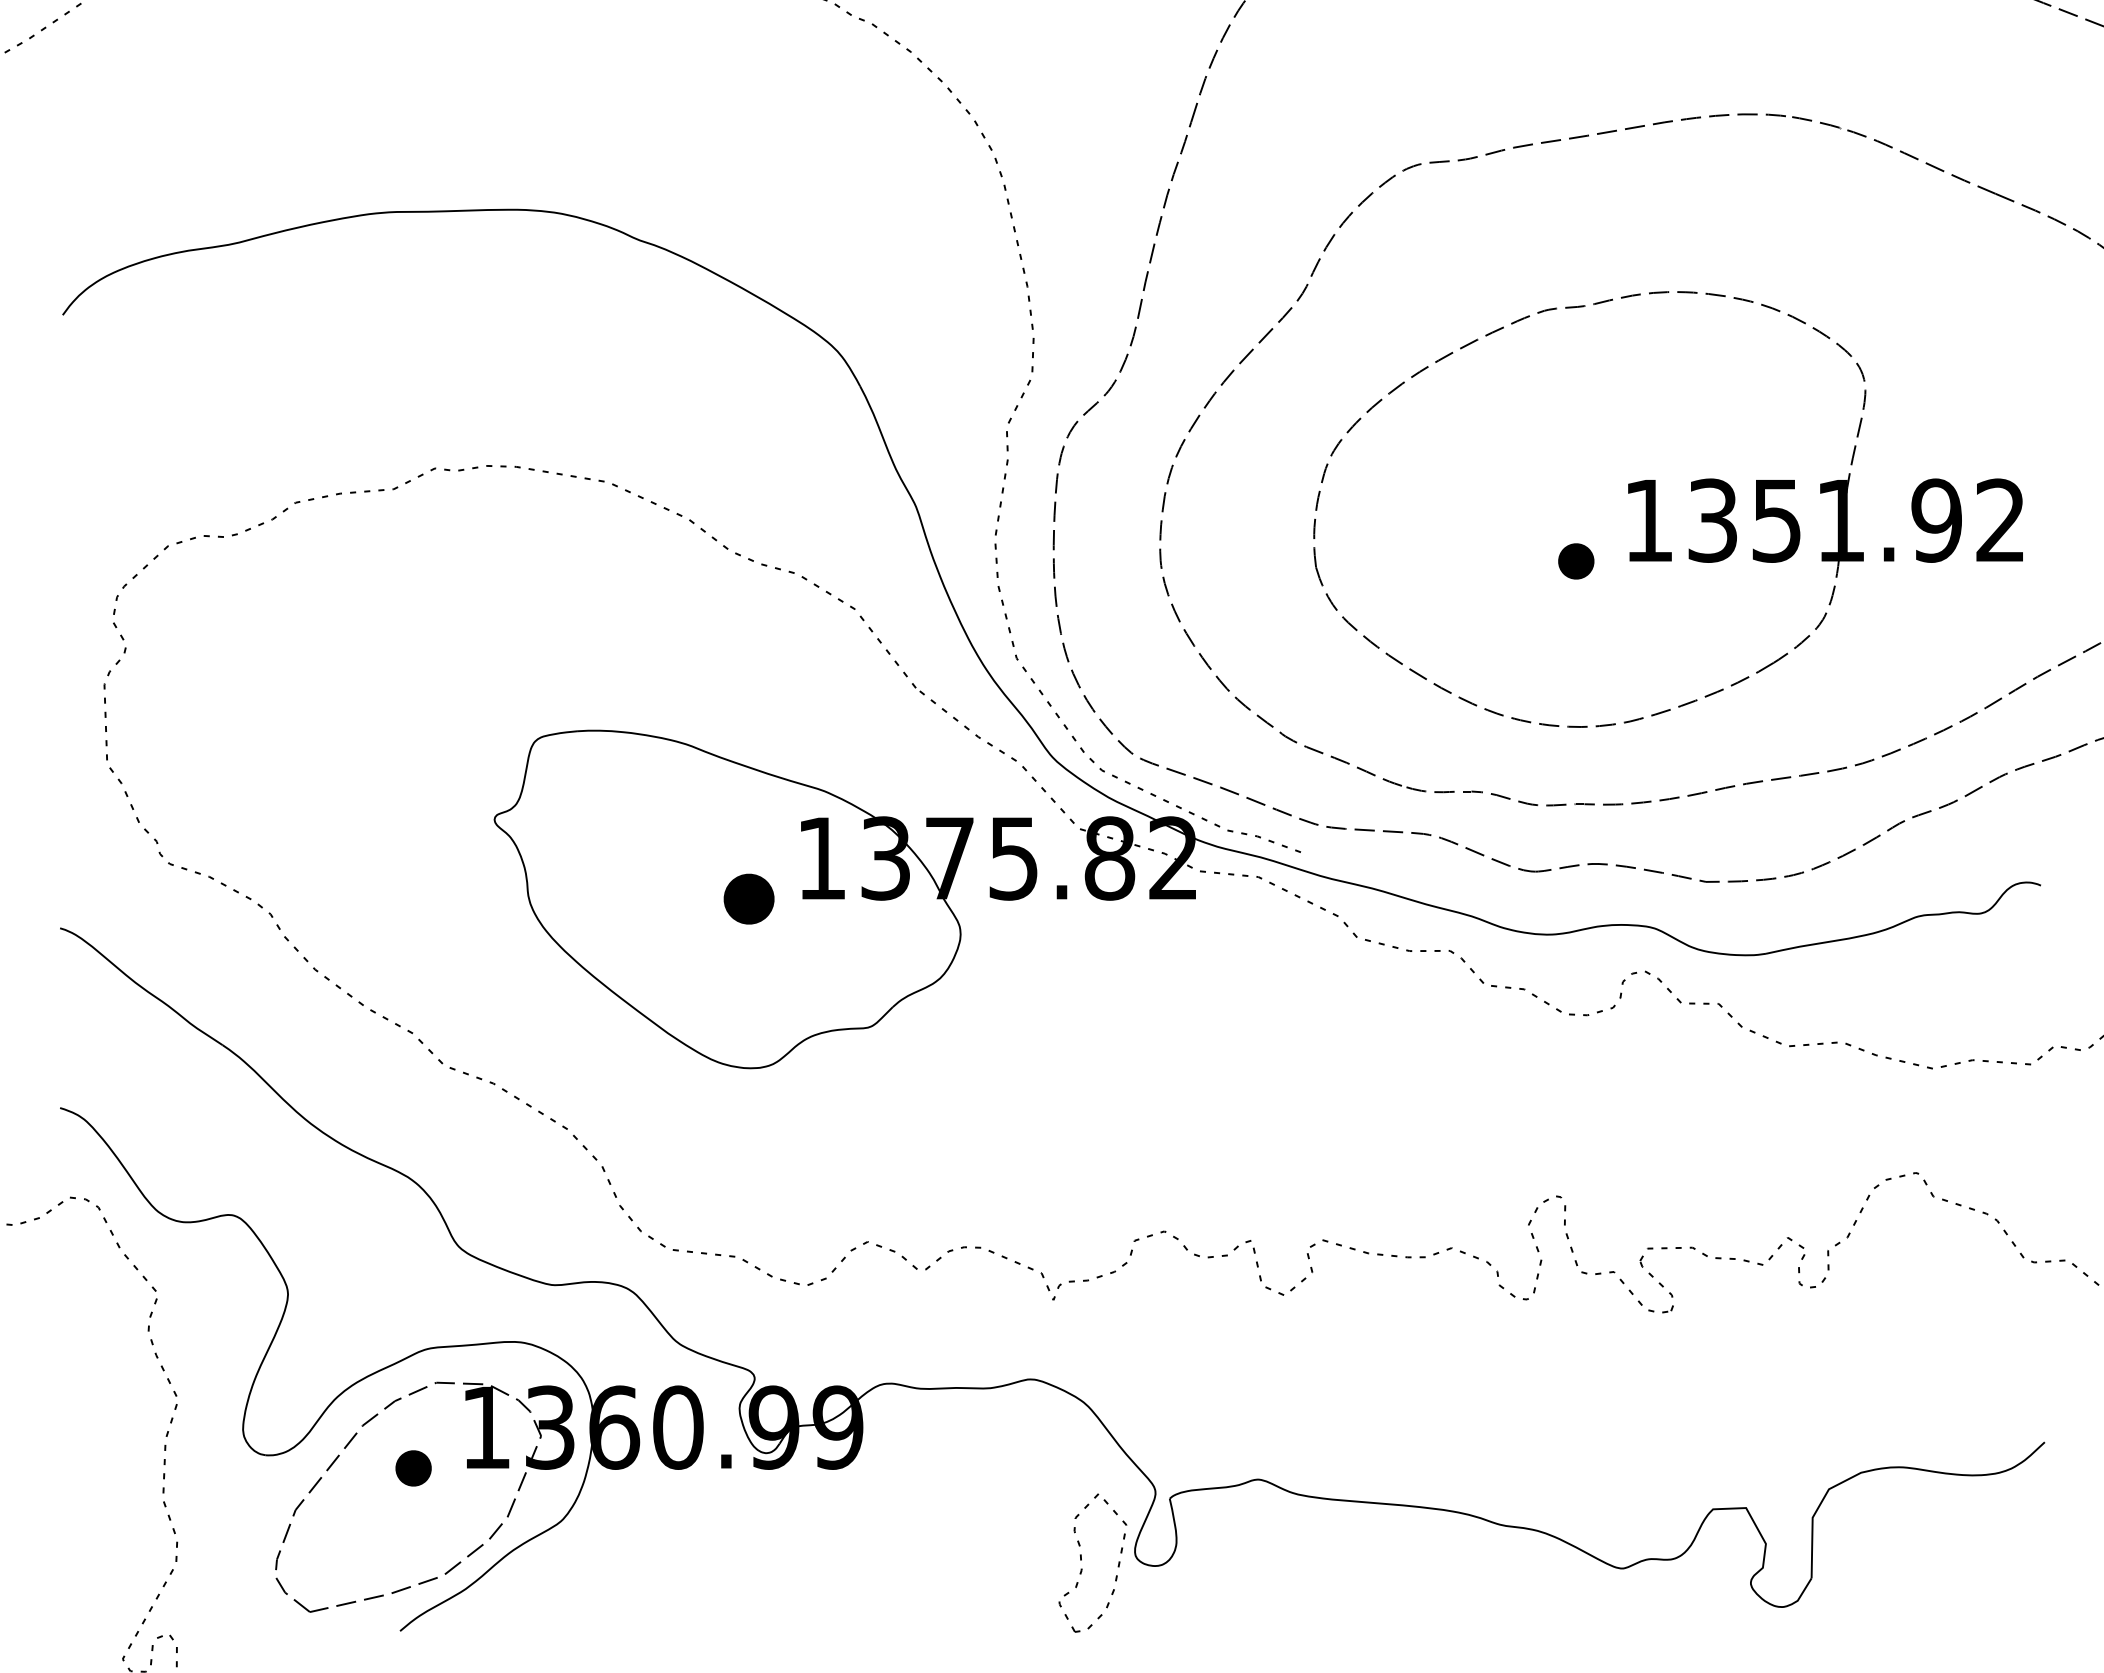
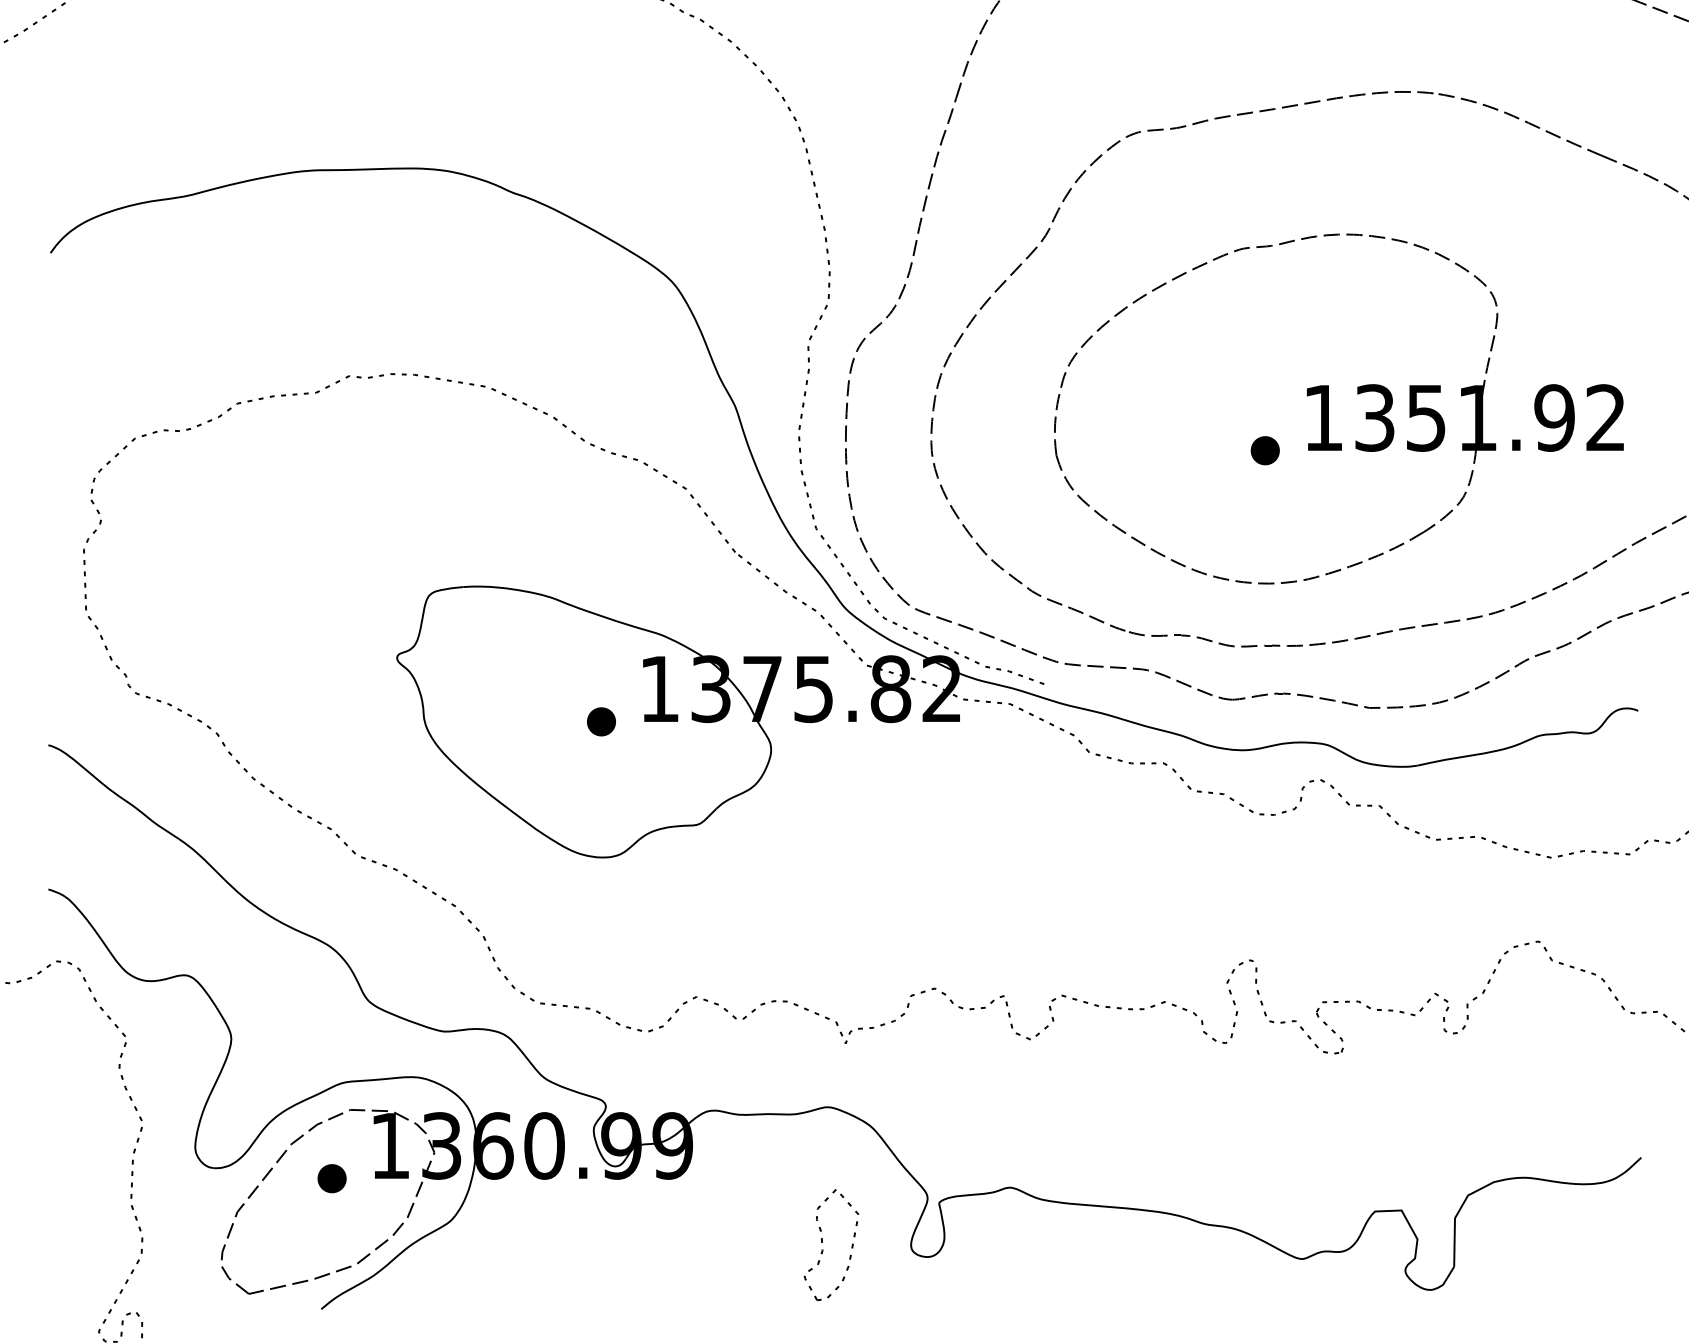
part: (749, 899) -> (601, 722), size x0.71
part: (1081, 1560) -> (822, 1242), moved

